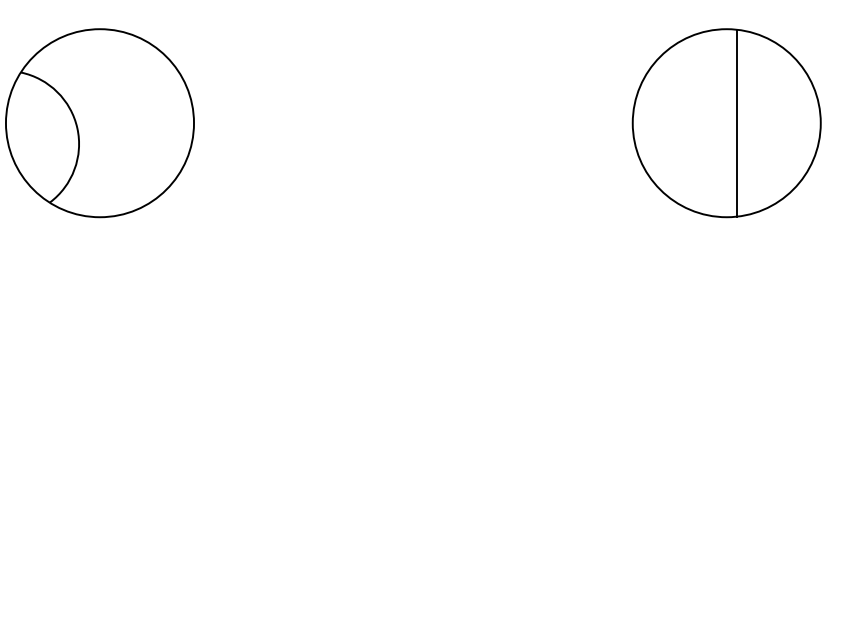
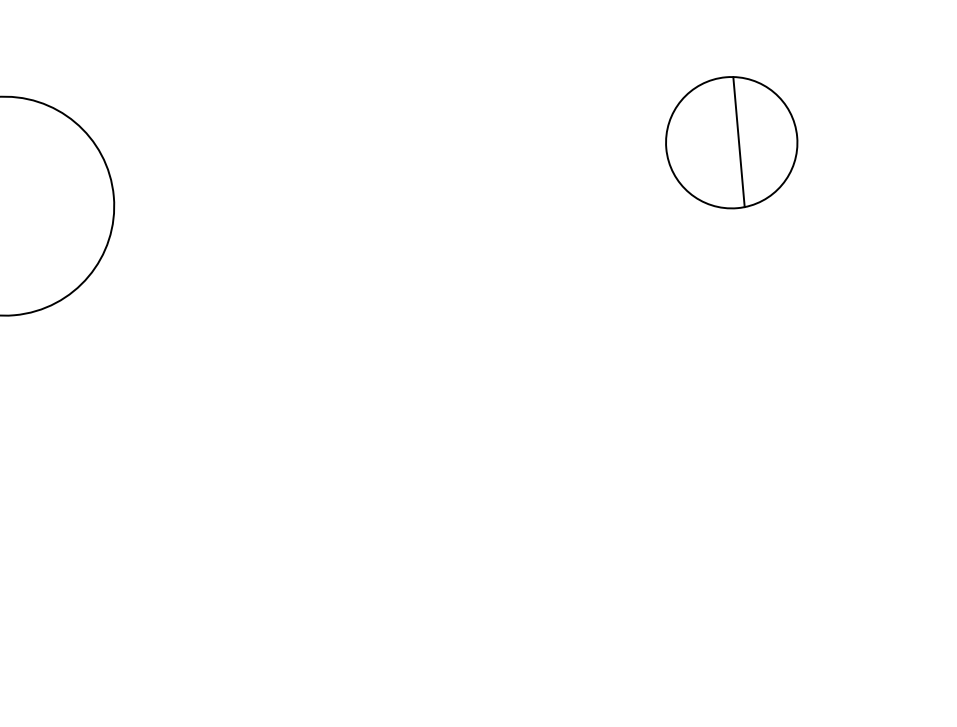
part: (726, 123) -> (731, 142), size x0.6

